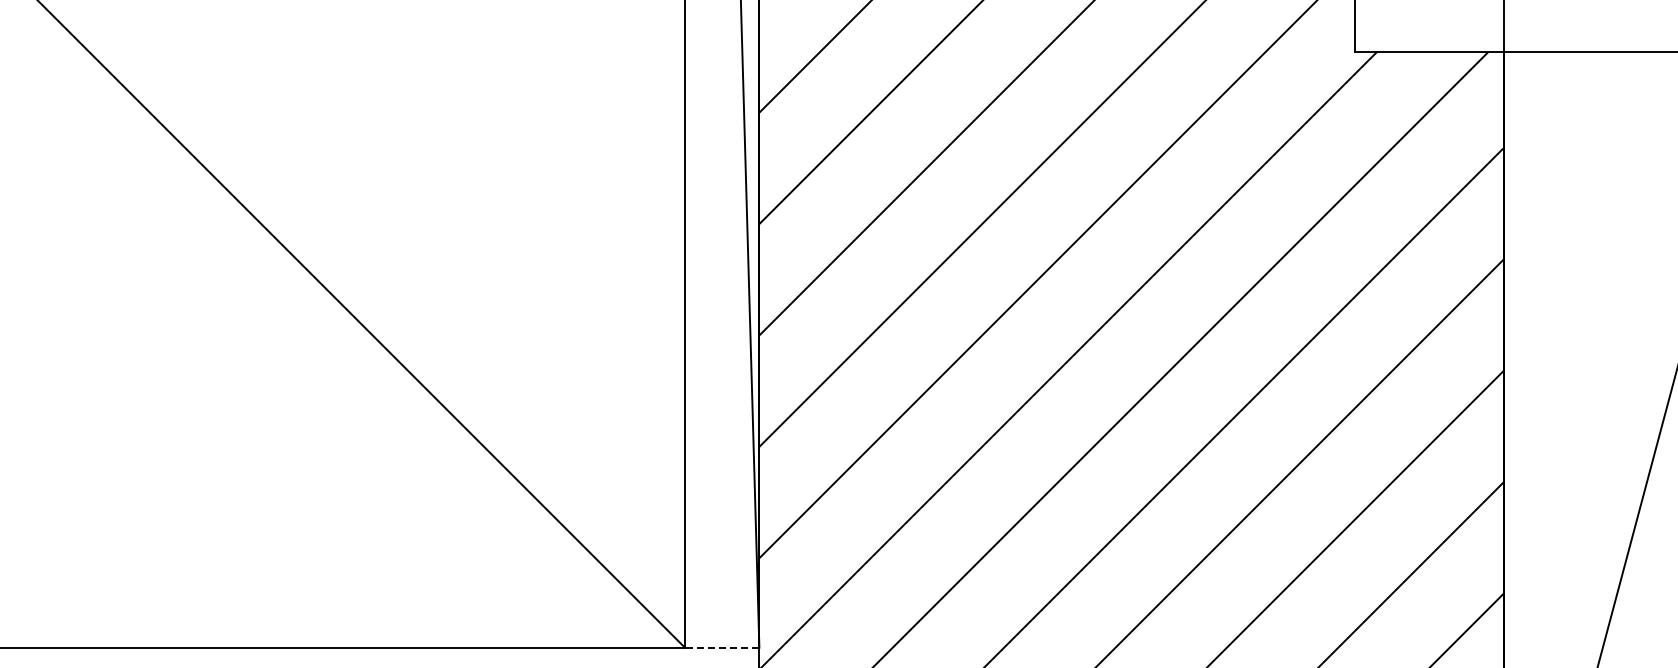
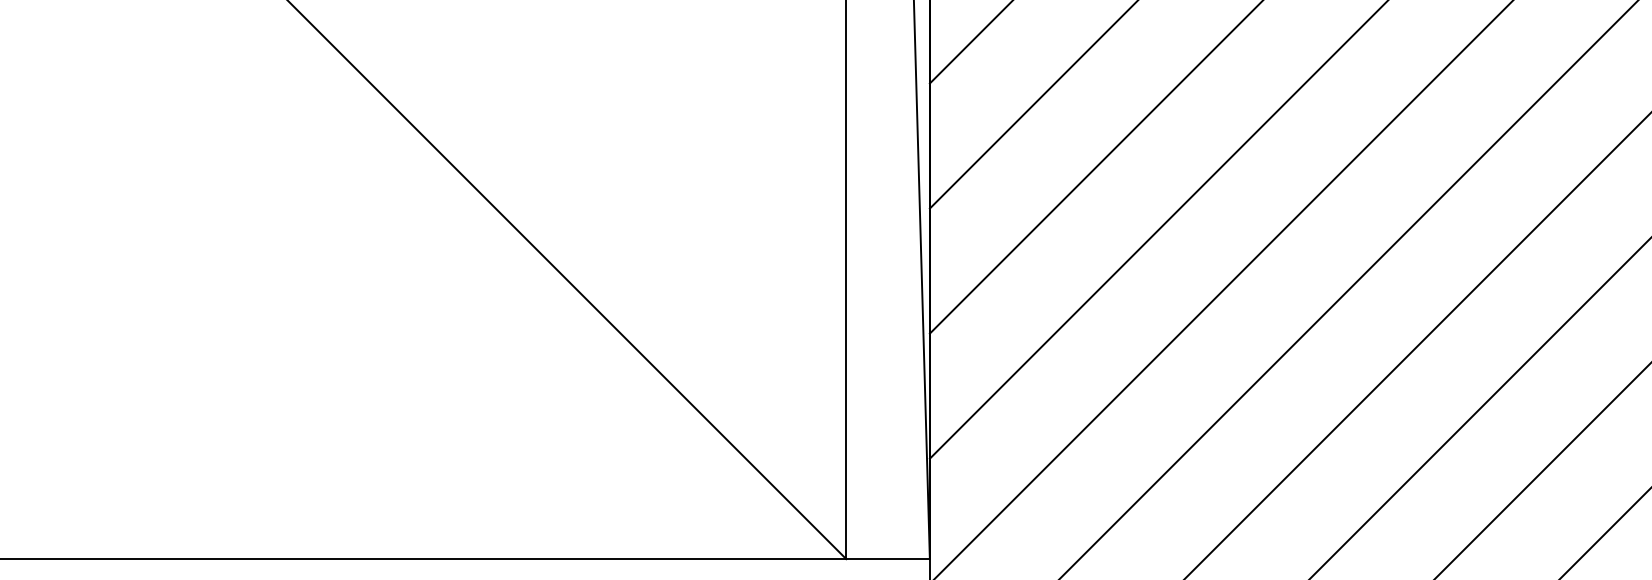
line: (721, 647) -> (887, 558), dashed -> solid

